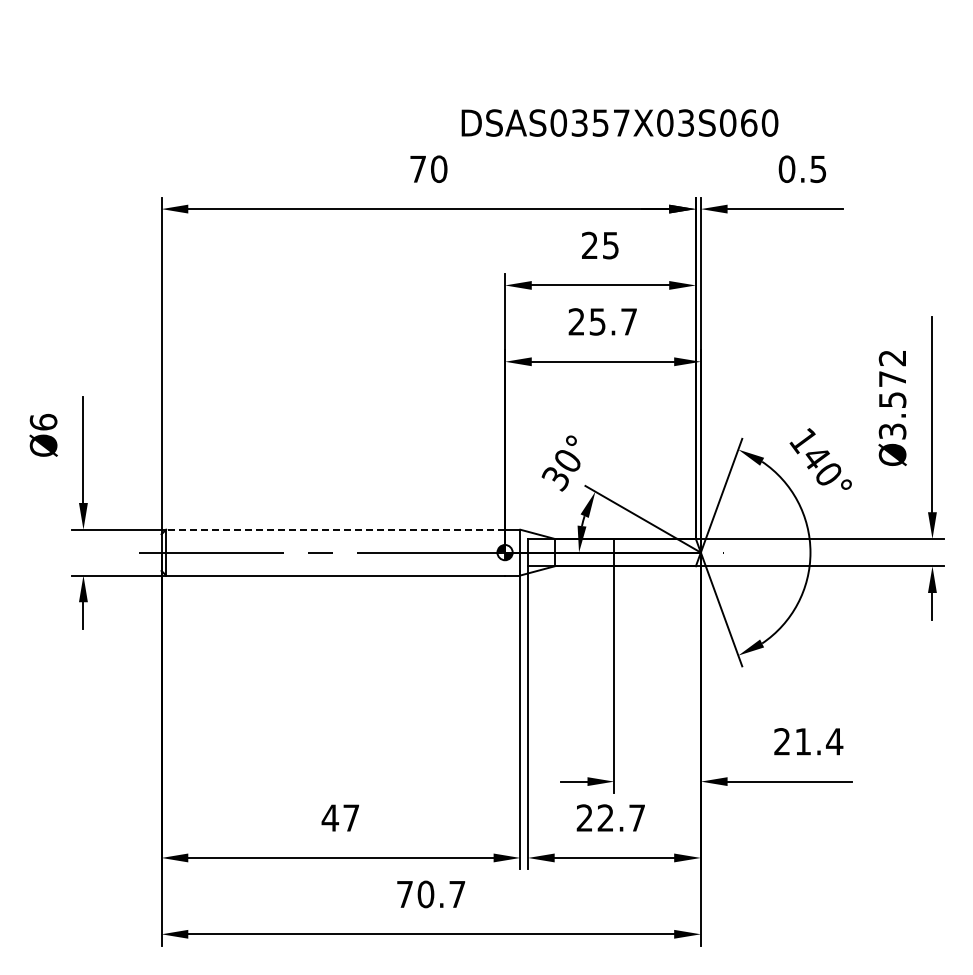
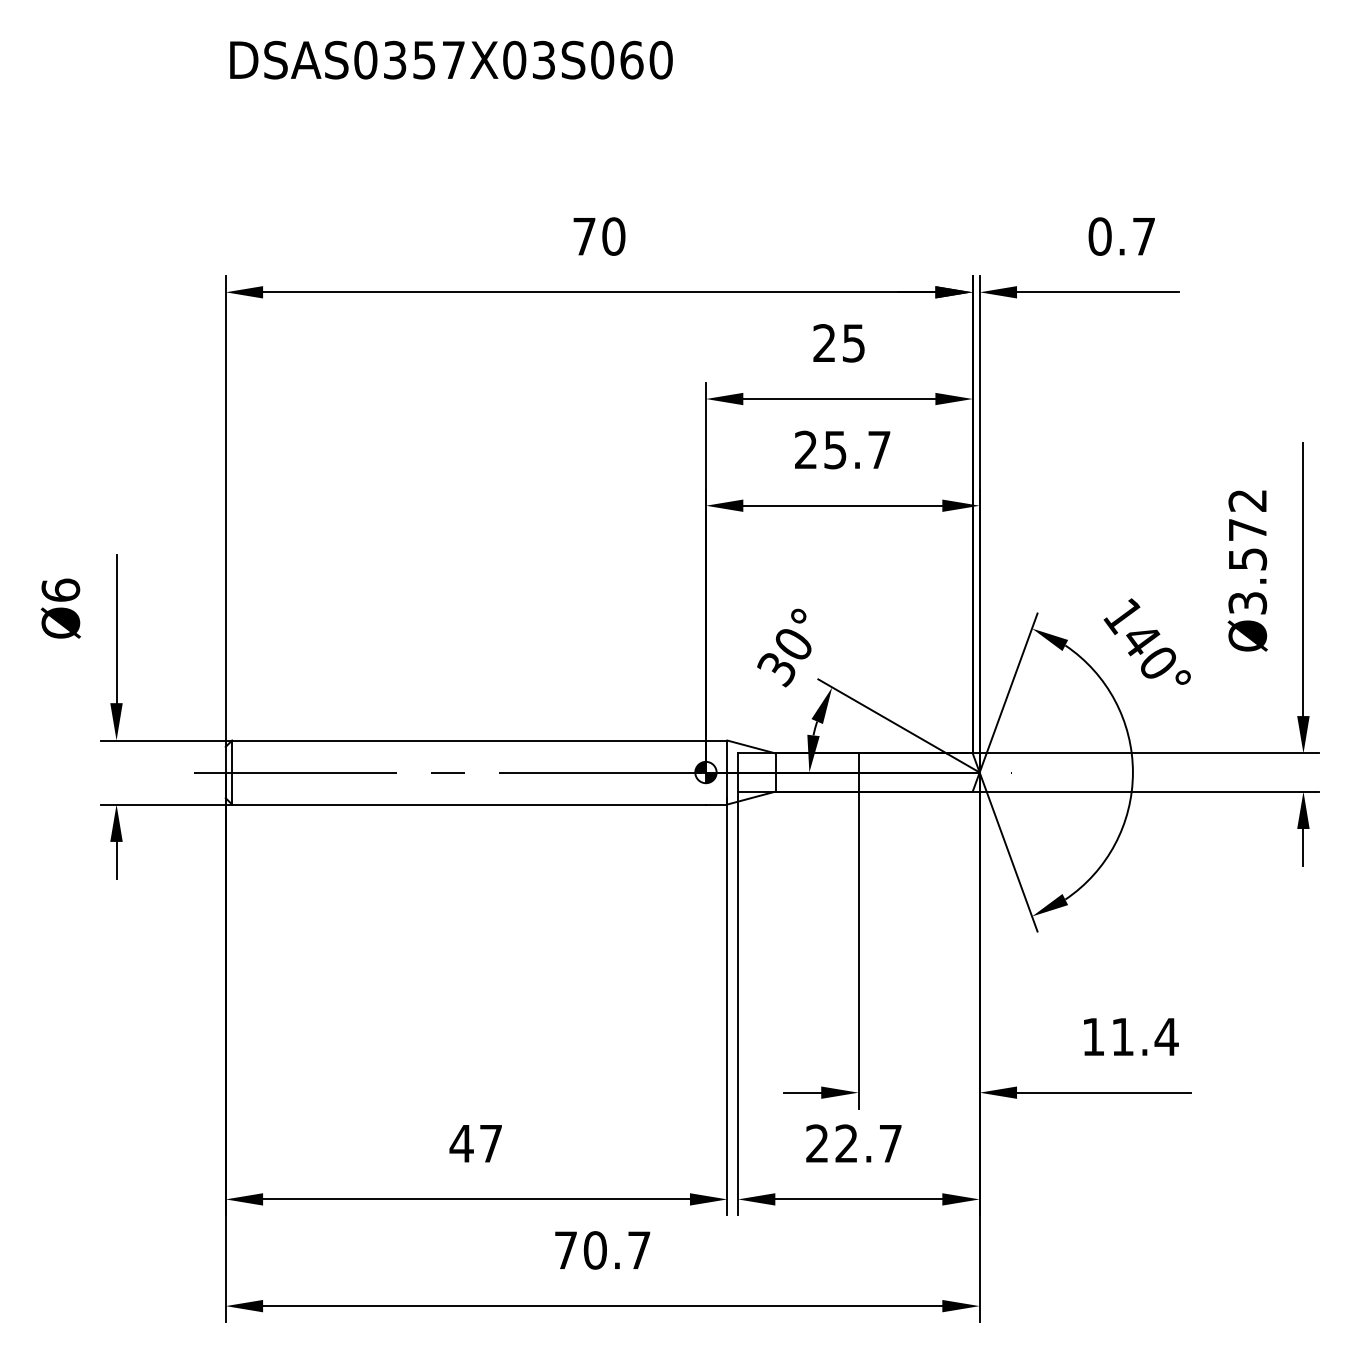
text: (619, 122) -> (450, 59), moved
text: (818, 169) -> (1144, 236), 0.5 -> 0.7
line: (335, 529) -> (468, 740), dashed -> solid
text: (781, 741) -> (1092, 1036), 21.4 -> 11.4

